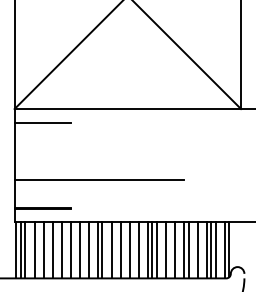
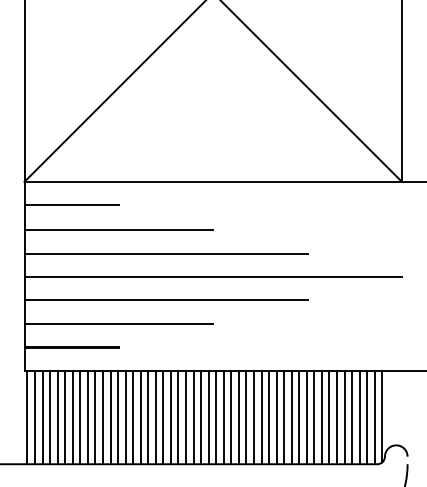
line: (70, 138) -> (117, 230), added
line: (99, 152) -> (165, 254), added
line: (127, 166) -> (212, 277), added
line: (70, 194) -> (117, 324), added
line: (29, 250) -> (49, 417), added
line: (39, 250) -> (65, 417), added
line: (48, 250) -> (80, 417), added
line: (57, 250) -> (95, 417), added
line: (66, 250) -> (110, 417), added
line: (75, 250) -> (125, 417), added
line: (84, 250) -> (140, 417), added
line: (93, 250) -> (155, 417), added
line: (106, 250) -> (177, 417), added
line: (116, 250) -> (194, 417), added
line: (125, 250) -> (209, 417), added
line: (134, 250) -> (224, 417), added
line: (143, 250) -> (239, 417), added
line: (161, 250) -> (269, 417), added
line: (170, 250) -> (284, 417), added
line: (179, 250) -> (299, 417), added
line: (193, 250) -> (322, 417), added
line: (202, 250) -> (337, 417), added
line: (220, 250) -> (367, 417), added

